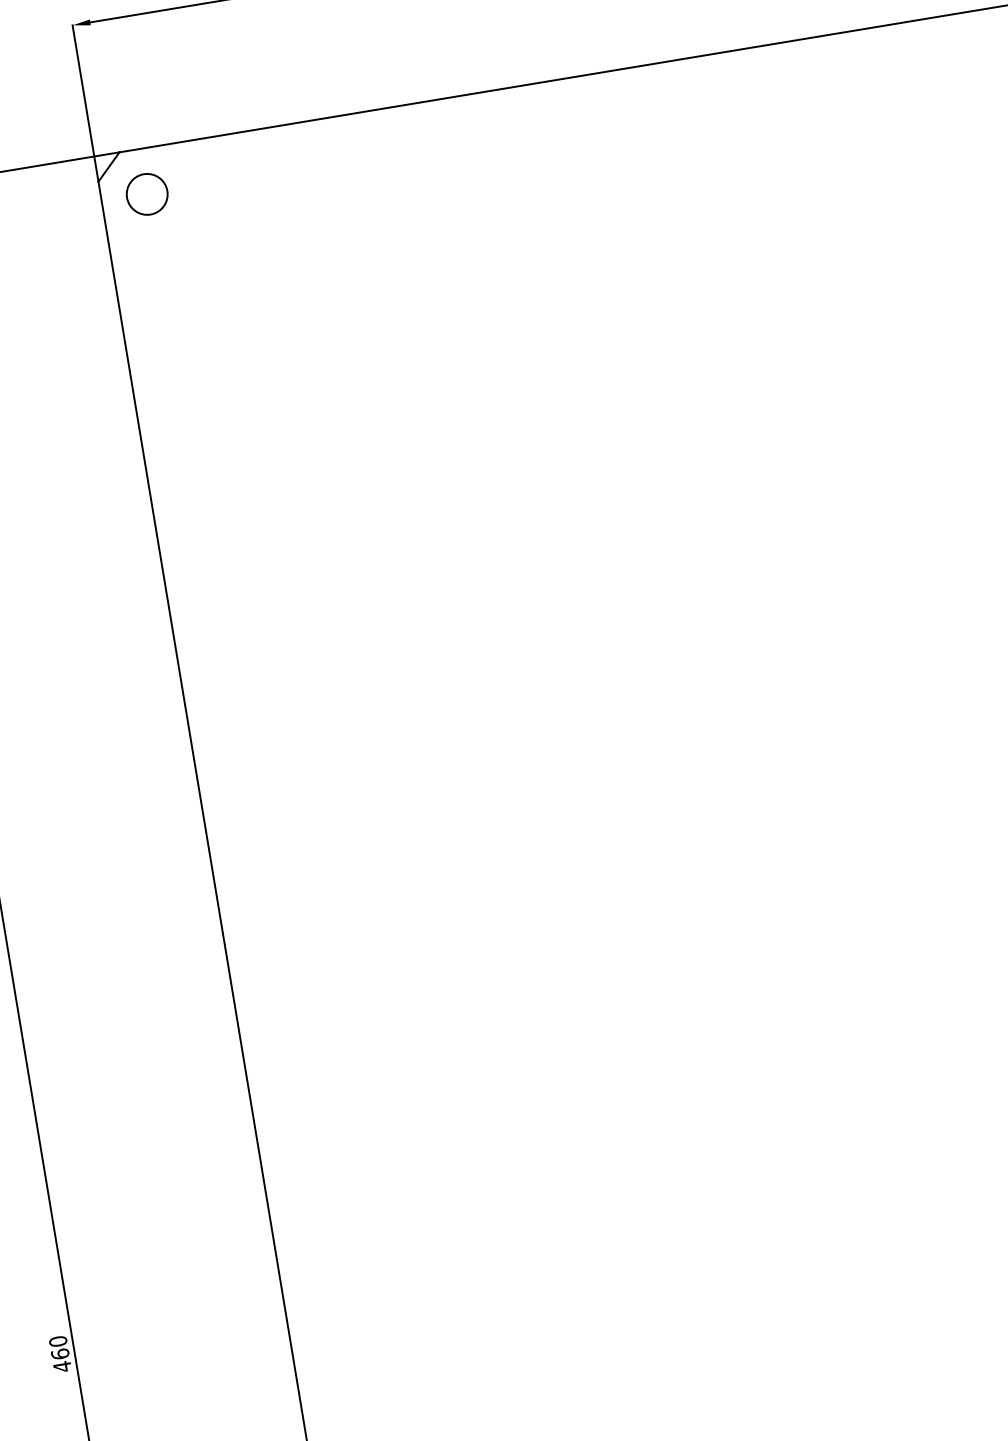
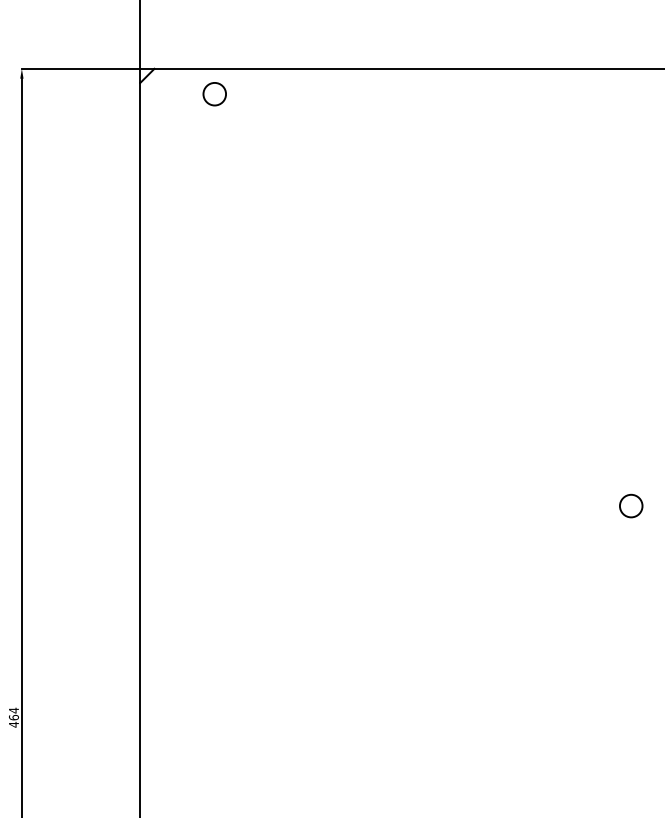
circle: (146, 194) -> (214, 94), moved
text: (57, 1341) -> (13, 710), 460 -> 464

